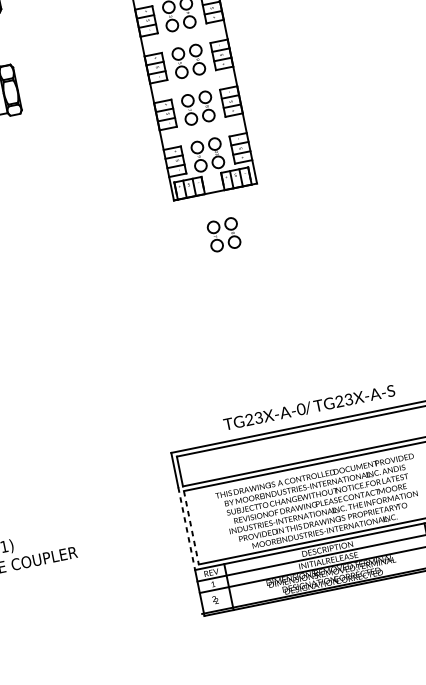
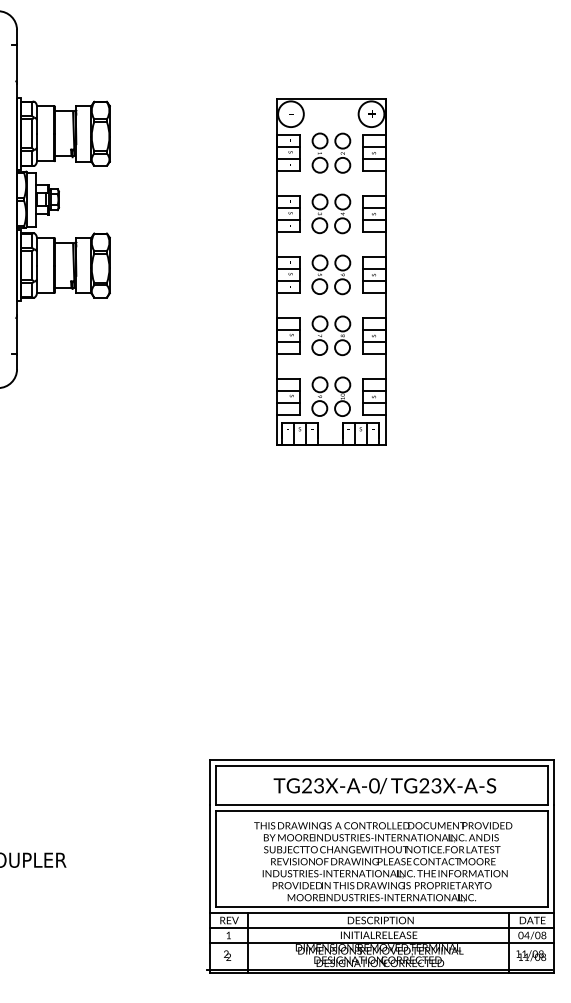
part: (219, 230) -> (326, 494), removed
text: (309, 408) -> (384, 786), moved
line: (191, 528) -> (215, 859), dashed -> solid
line: (186, 529) -> (209, 859), dashed -> solid

